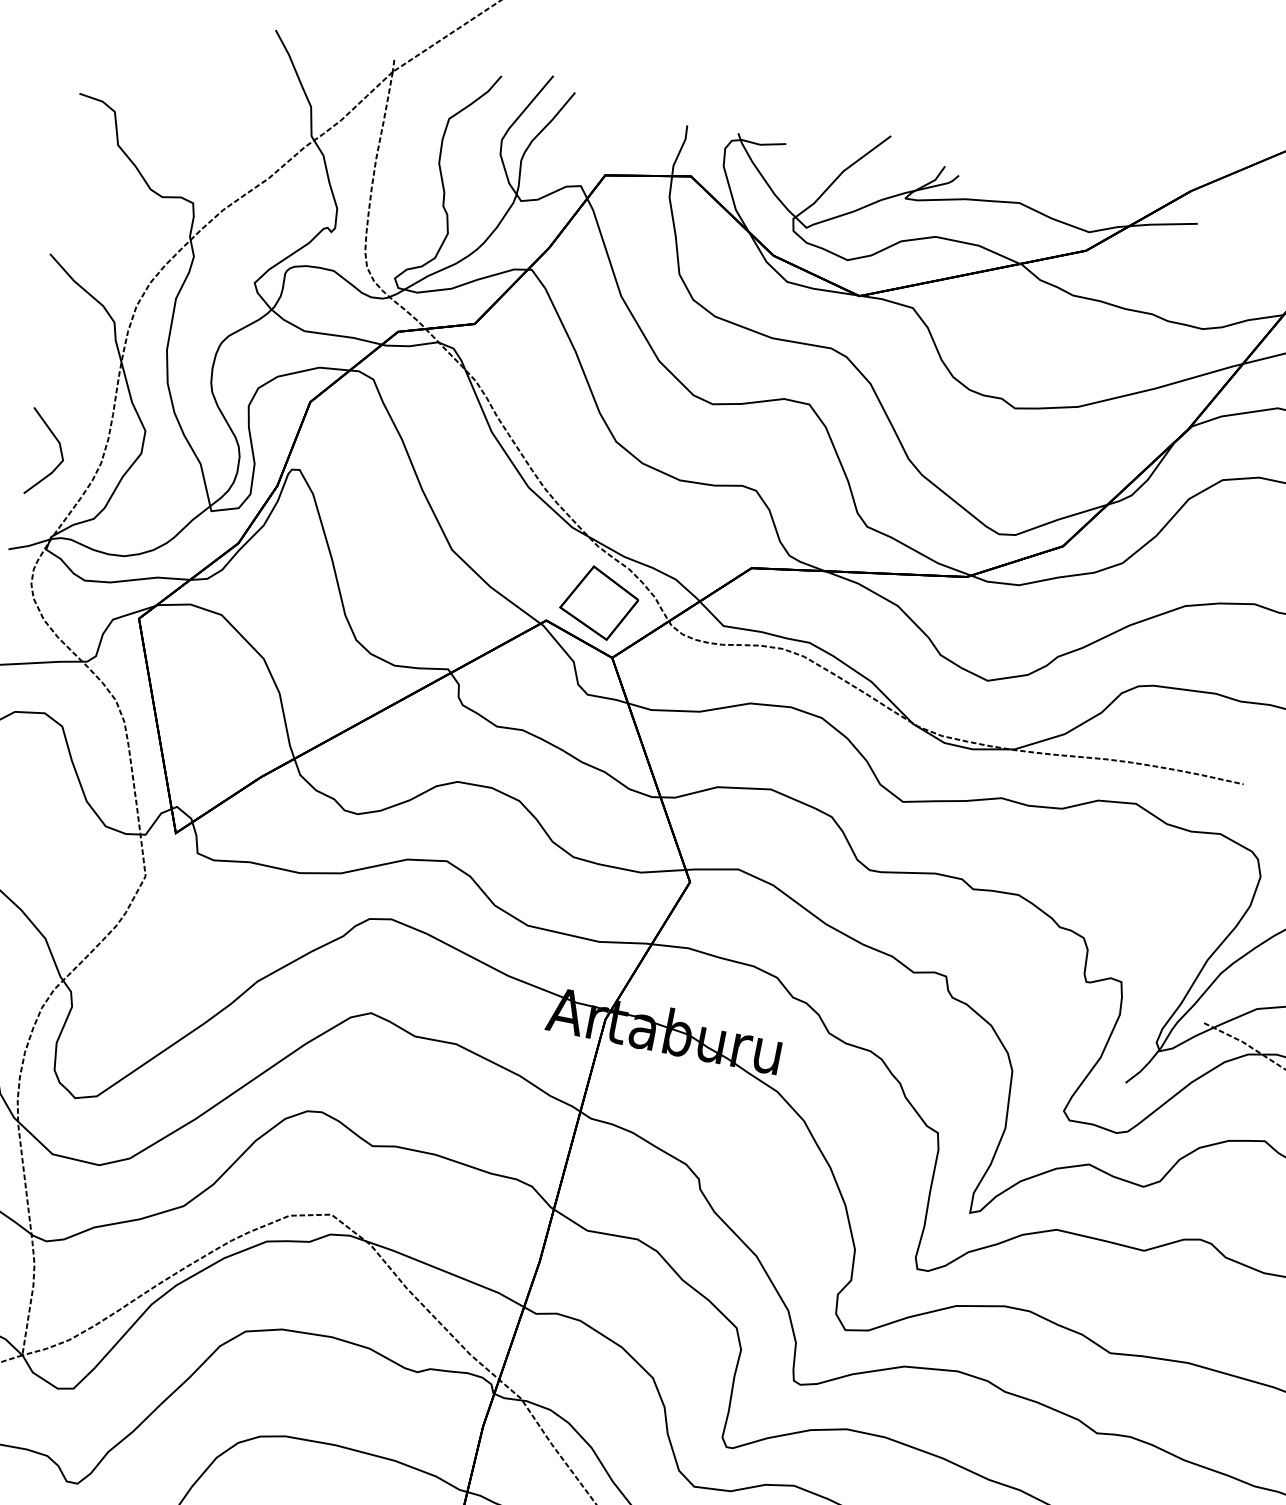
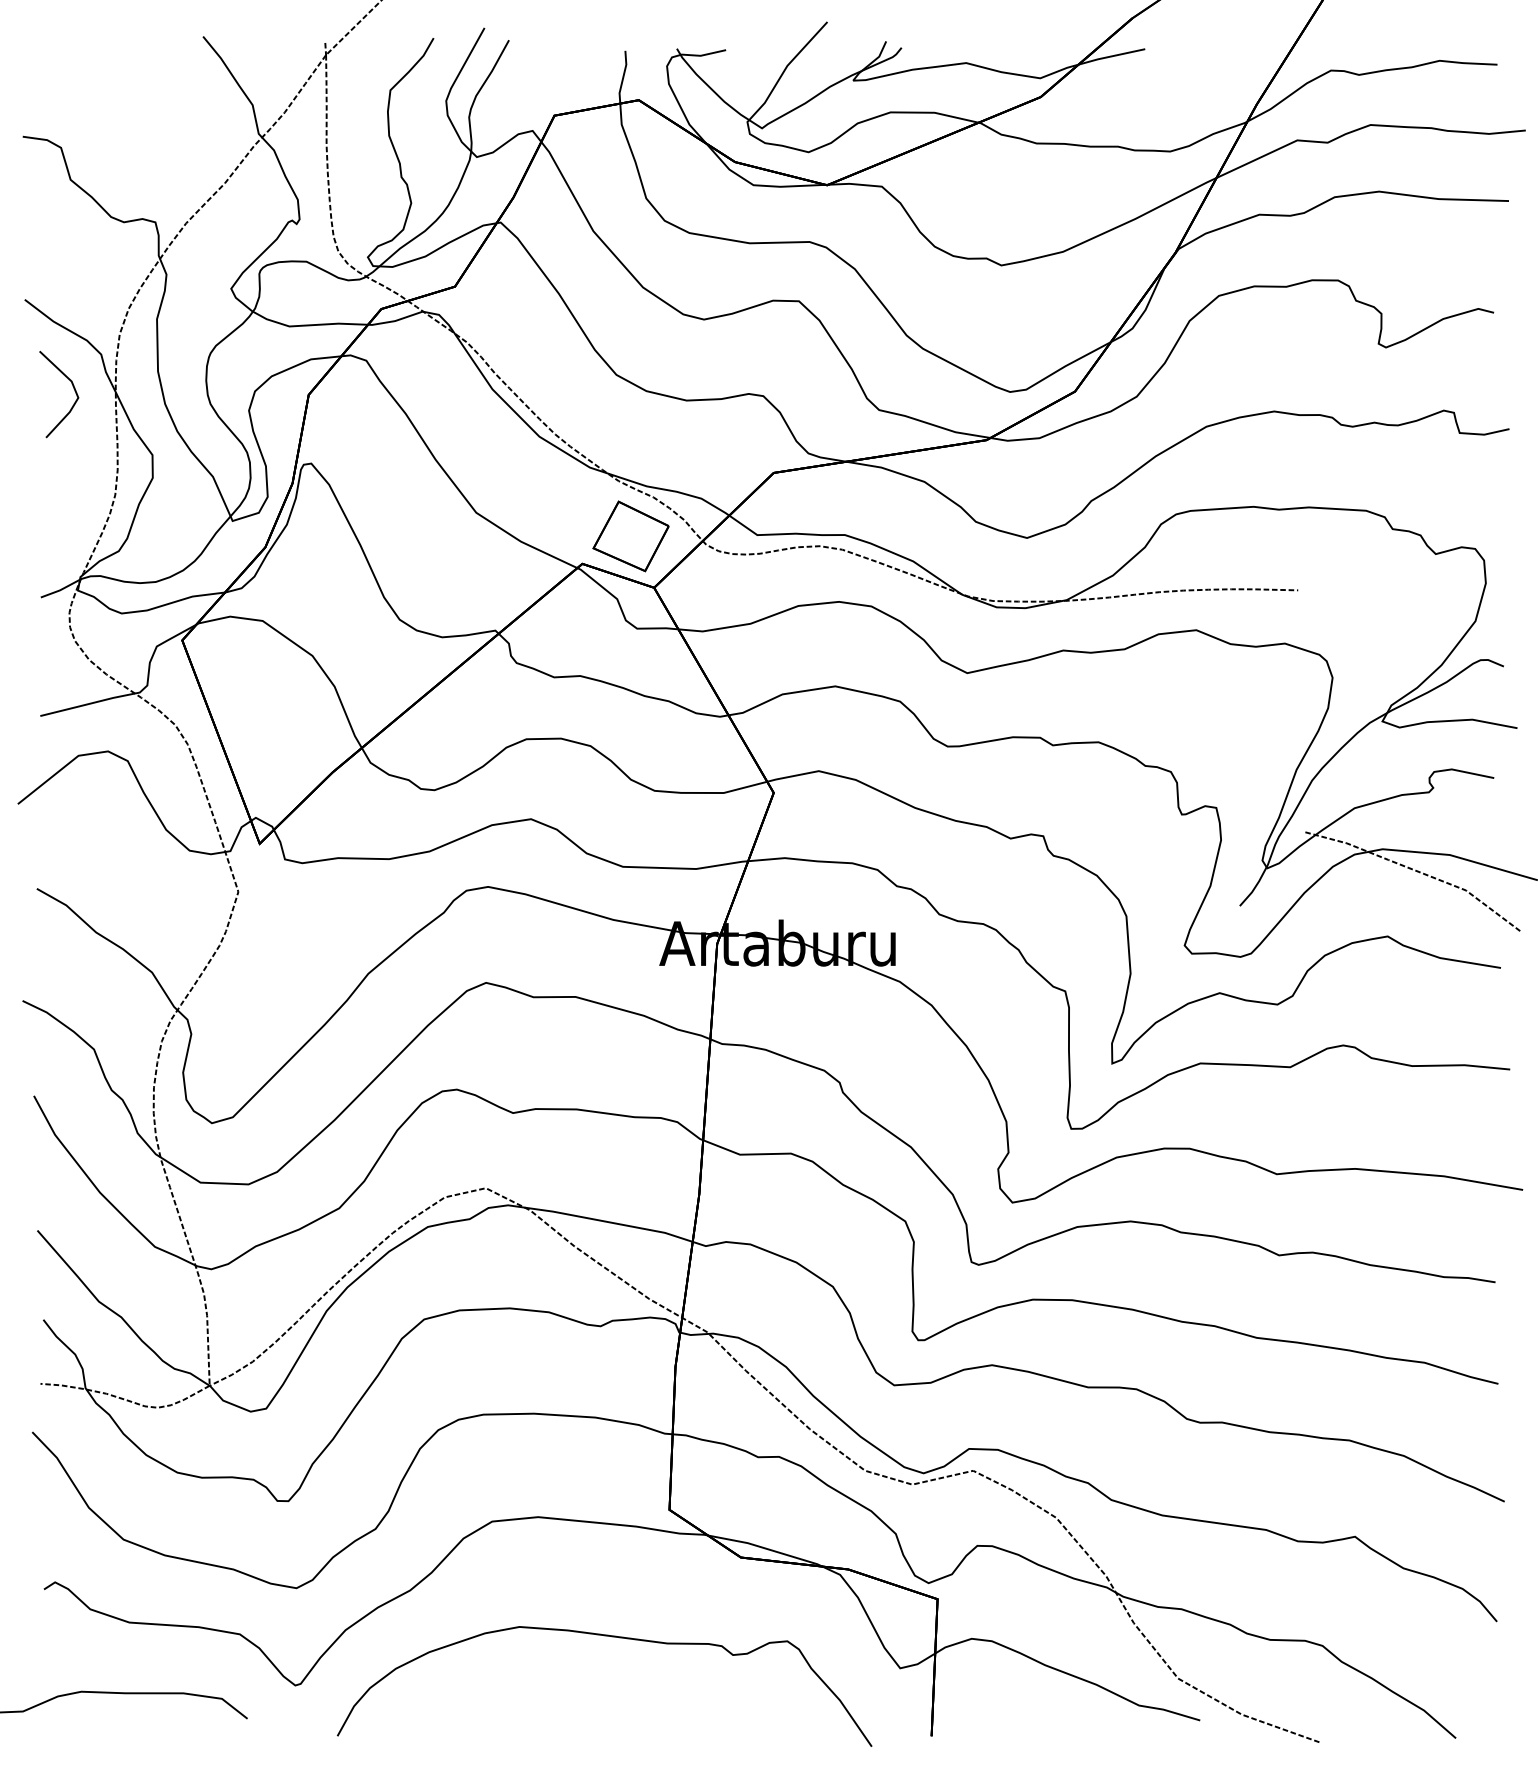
line: (60, 450) -> (73, 388), moved

